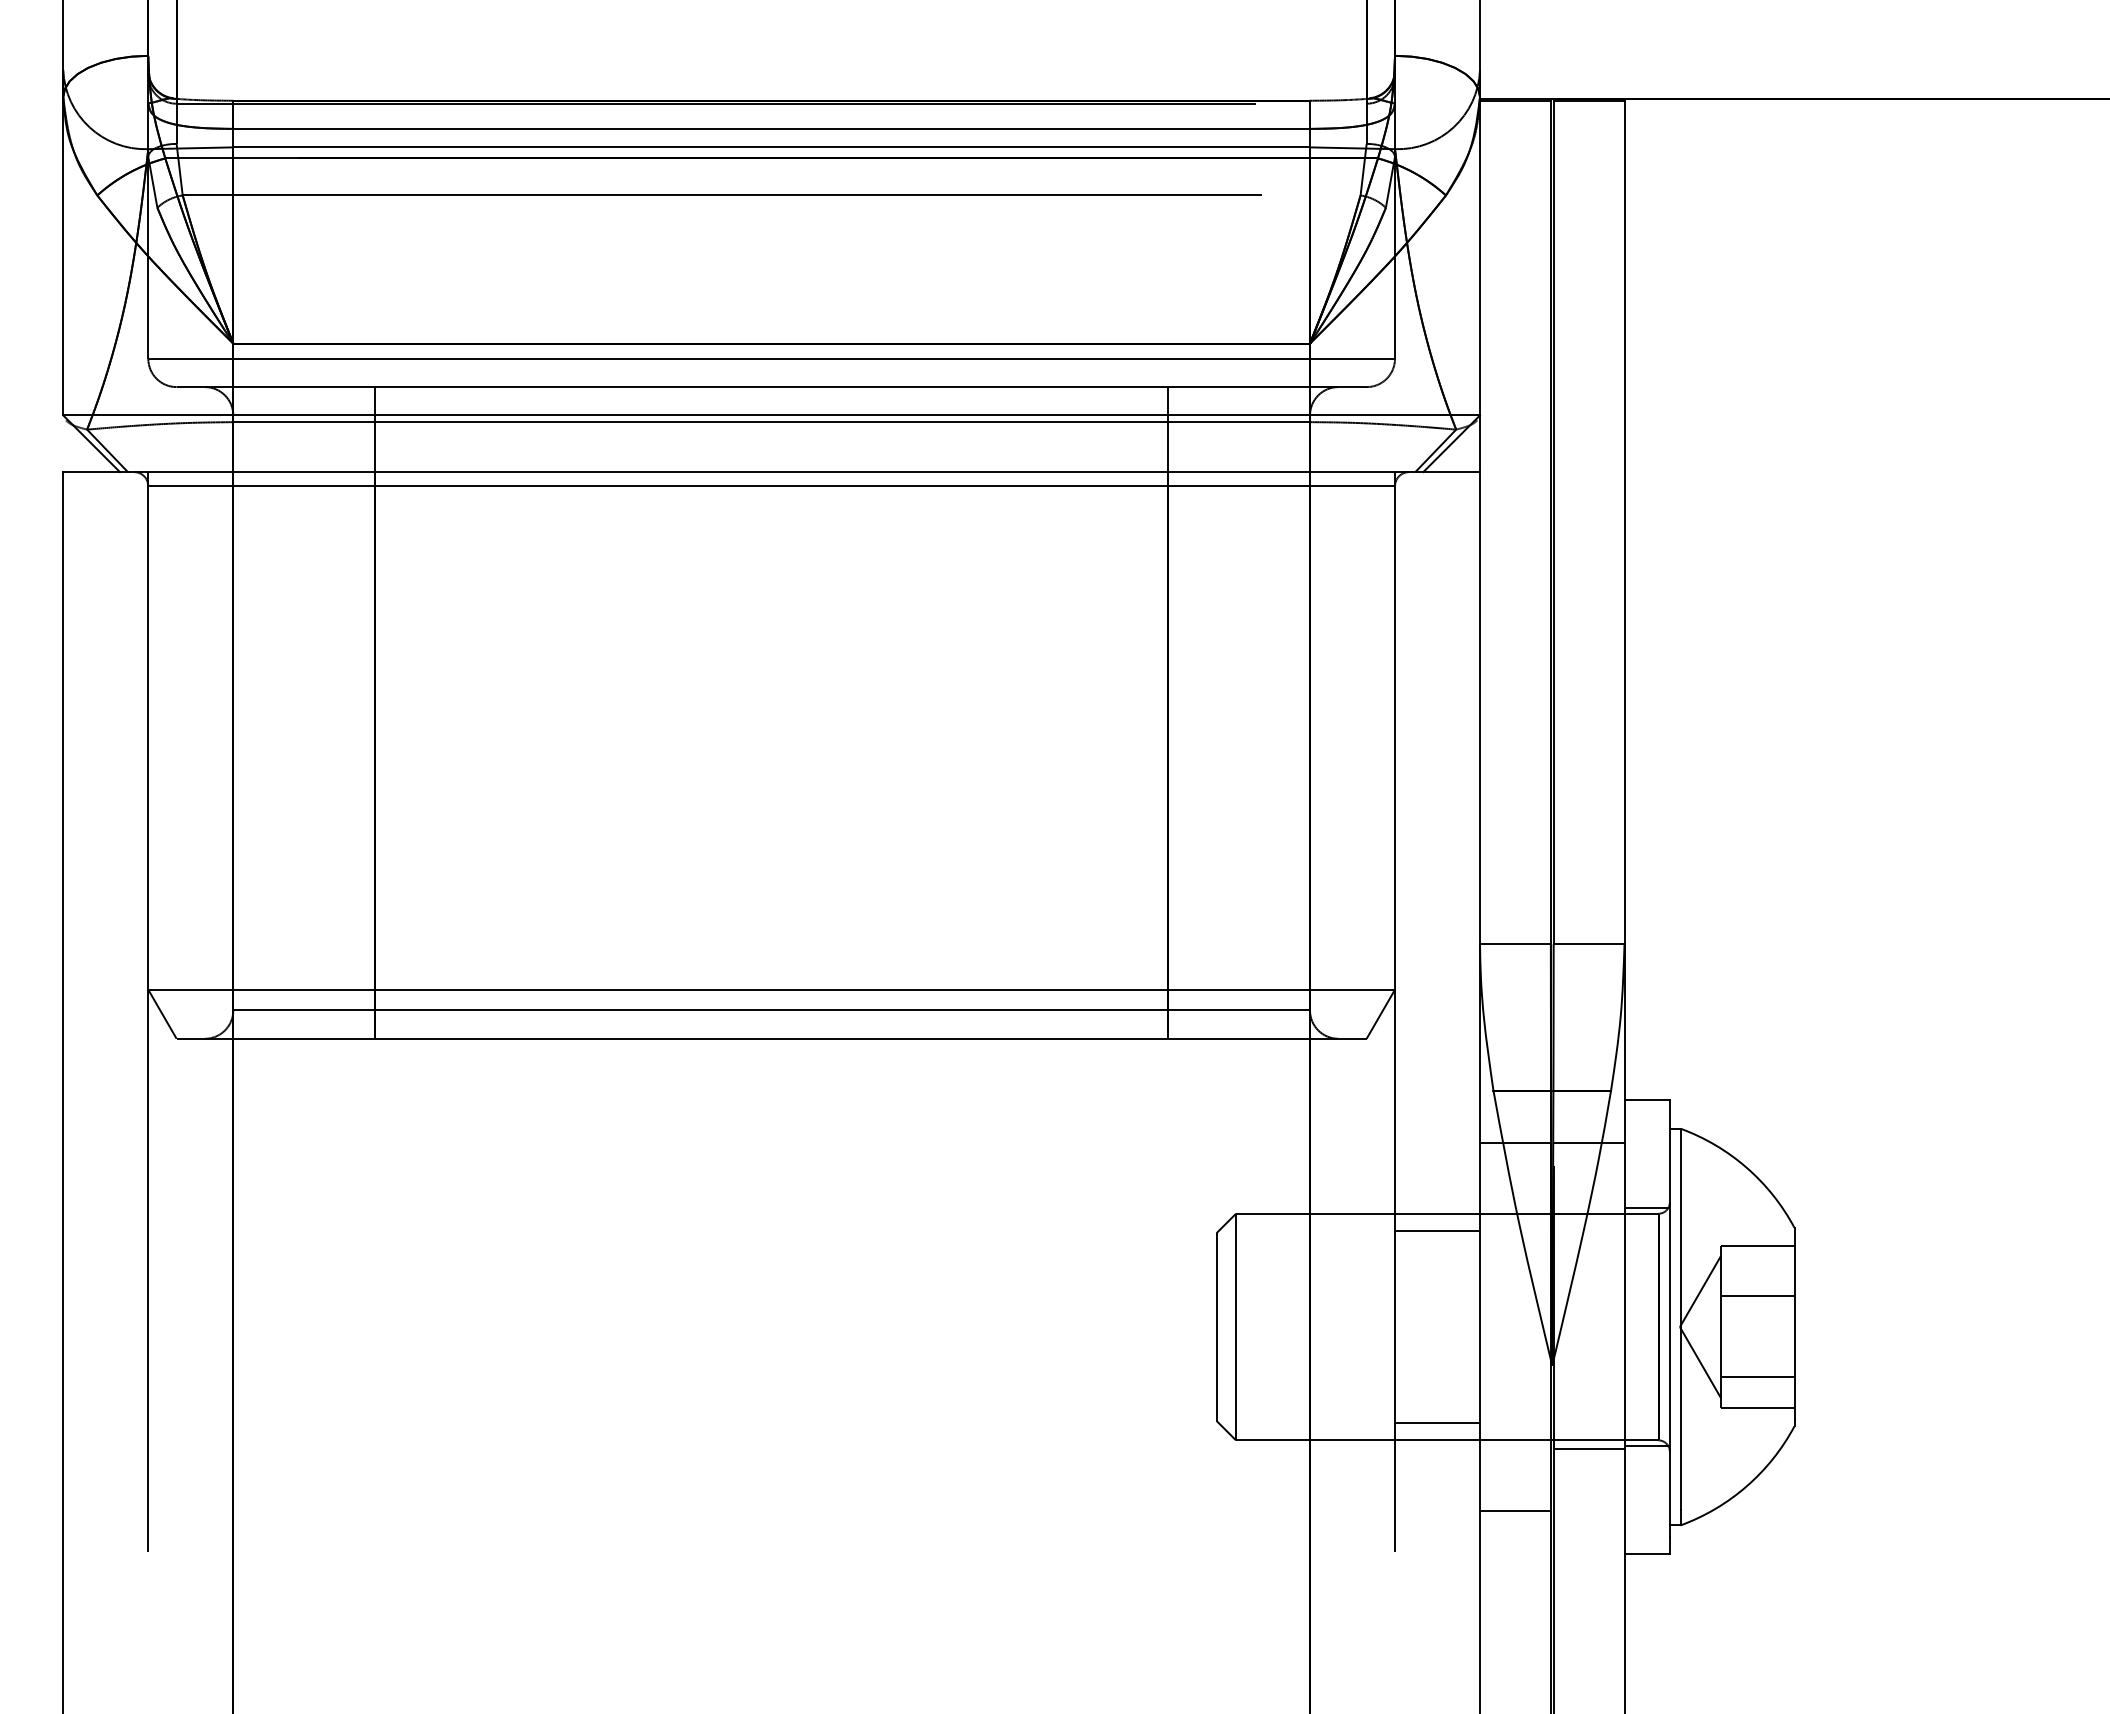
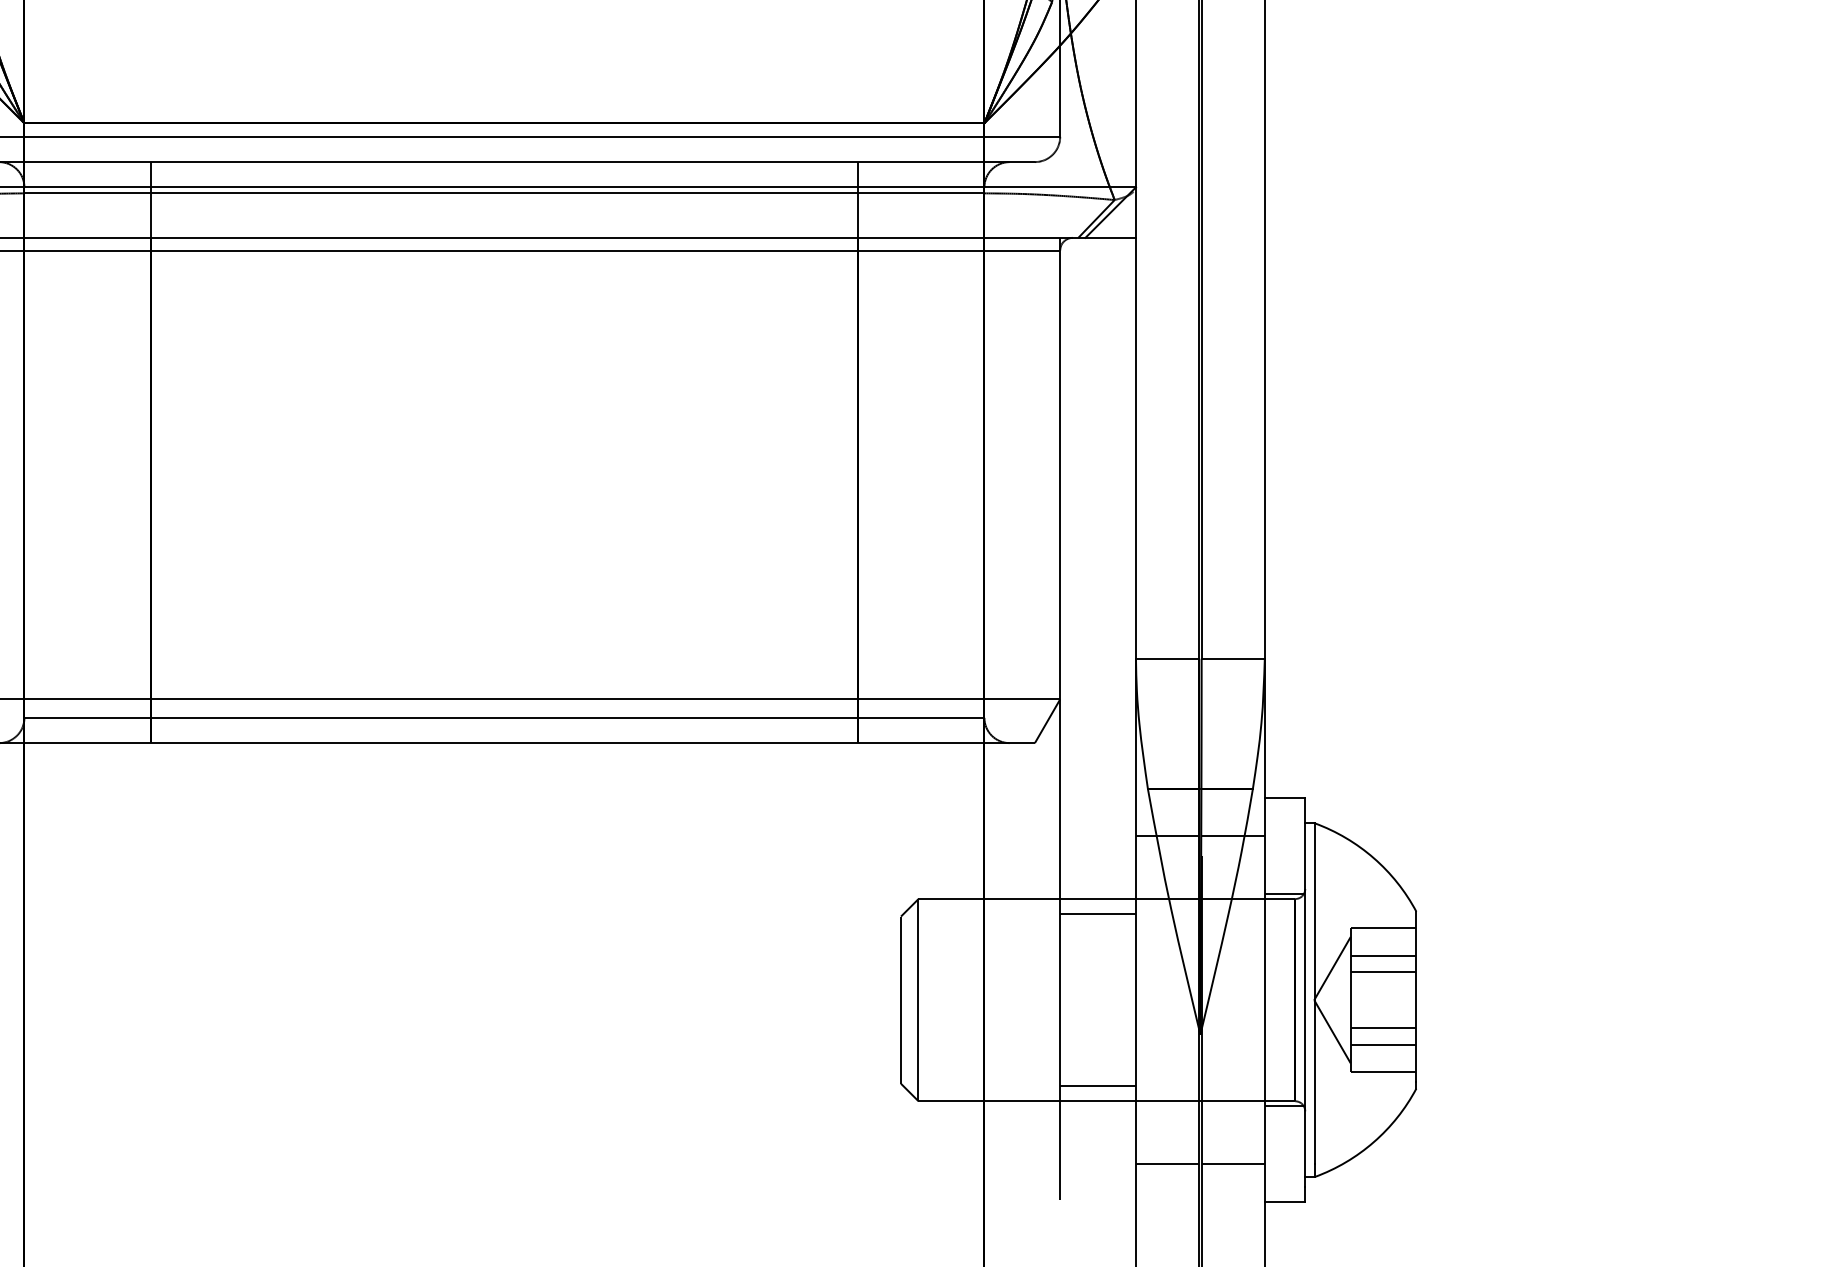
line: (1757, 1277) -> (1383, 955), added
line: (1757, 1358) -> (1383, 1028), added
line: (1588, 1449) -> (1232, 1164), moved

